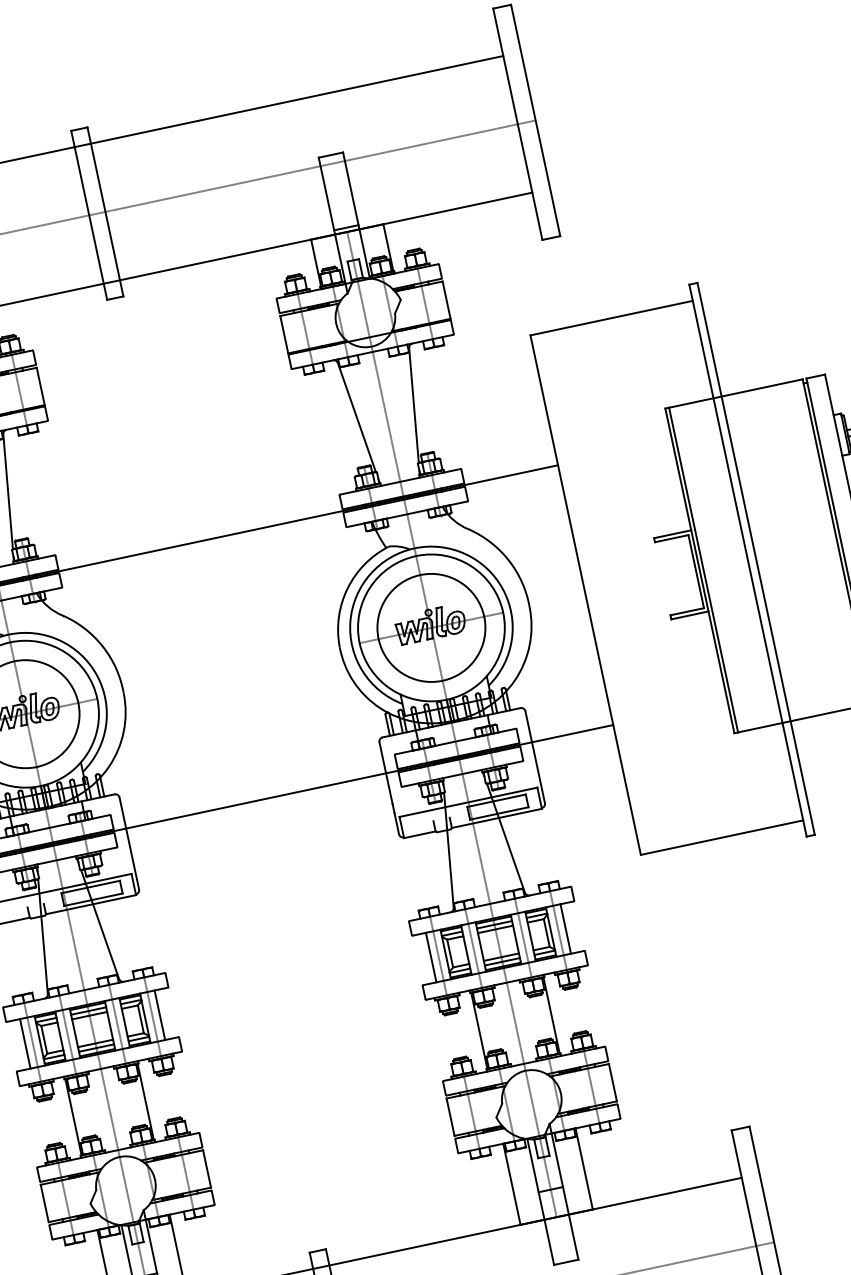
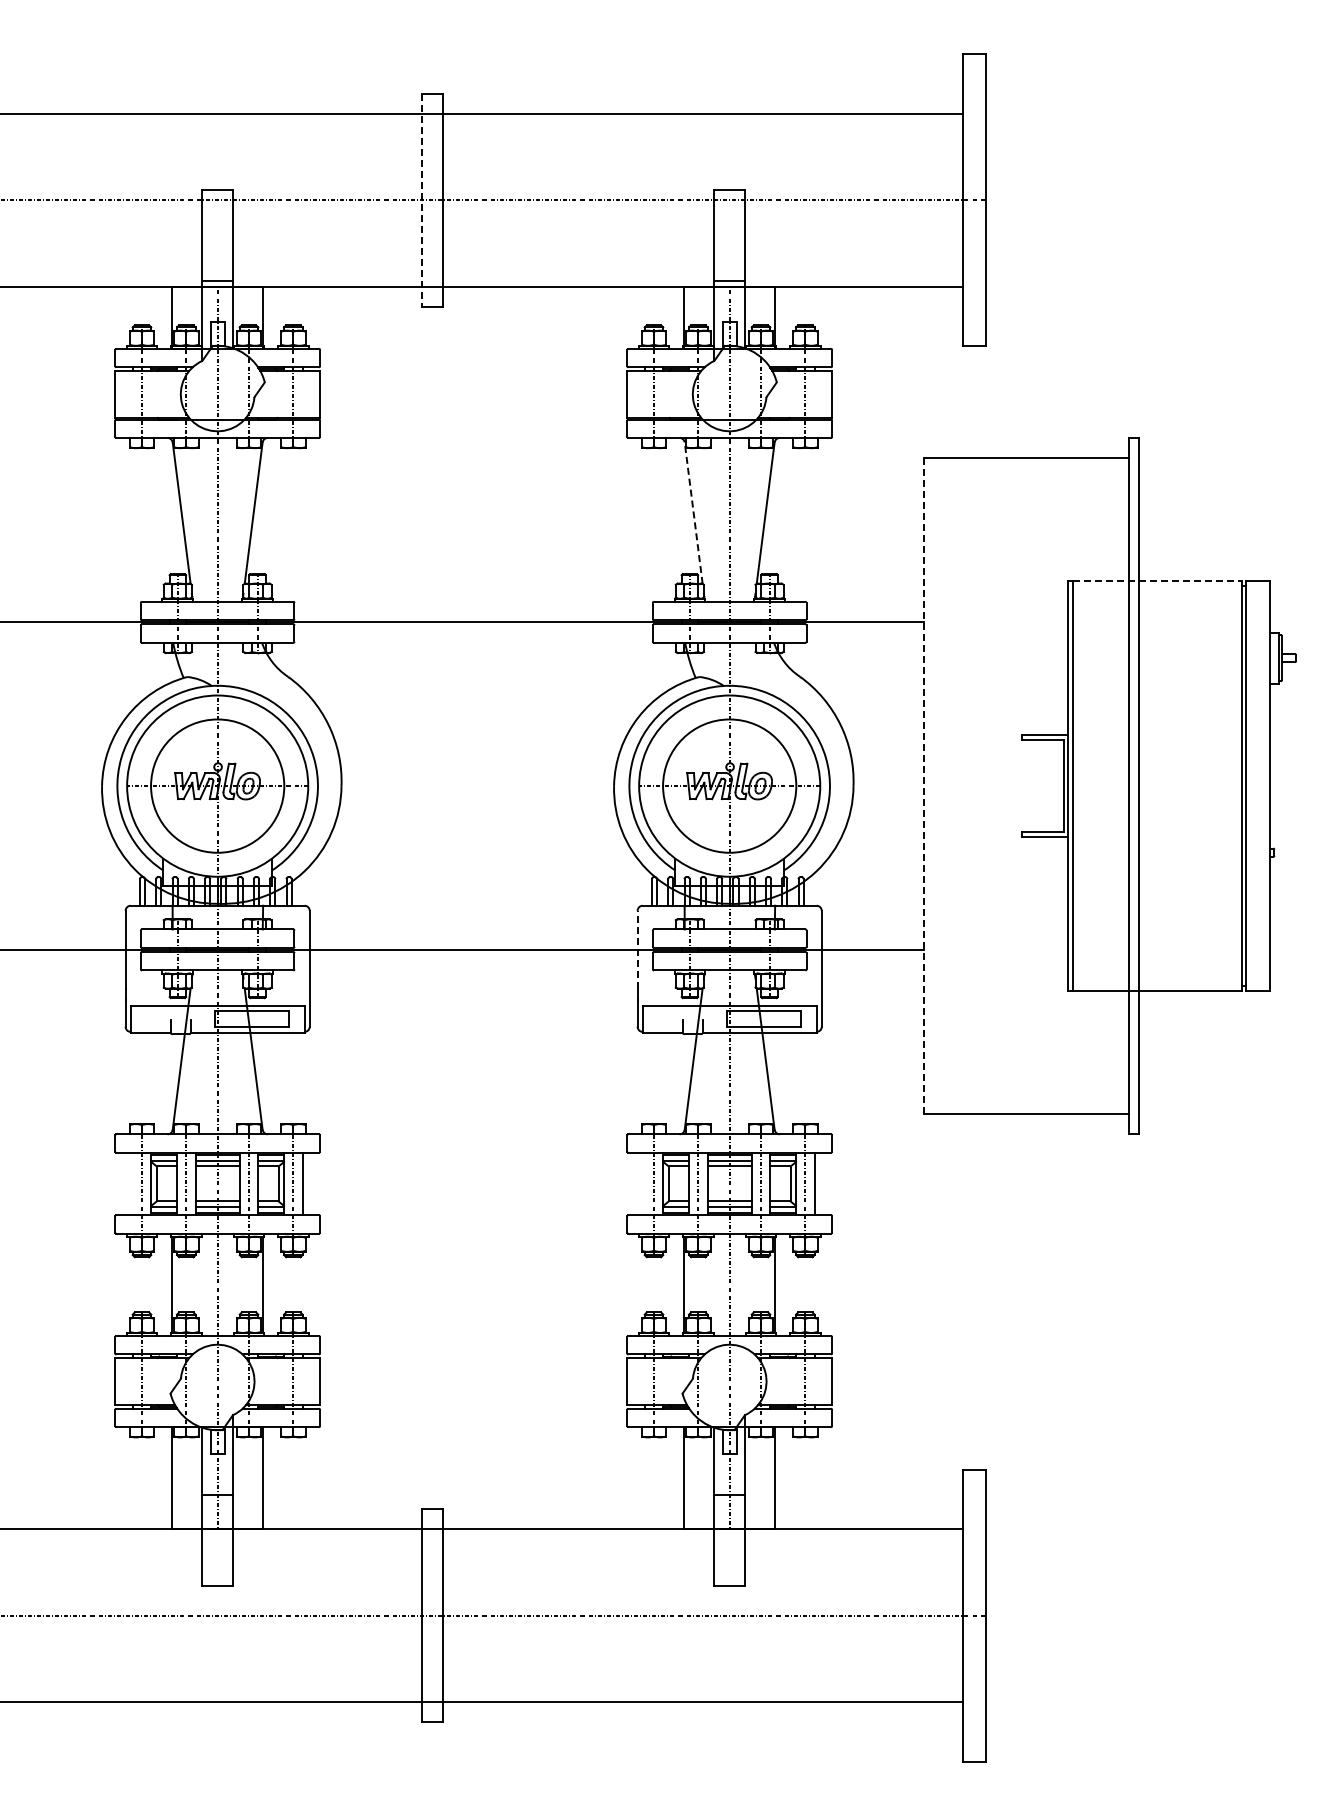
line: (89, 215) -> (422, 200), solid -> dashed
line: (736, 393) -> (1157, 581), solid -> dashed
line: (356, 417) -> (693, 512), solid -> dashed
line: (585, 595) -> (924, 786), solid -> dashed
line: (385, 772) -> (637, 949), solid -> dashed
line: (430, 957) -> (644, 1183), removed
line: (25, 1043) -> (132, 1183), removed

